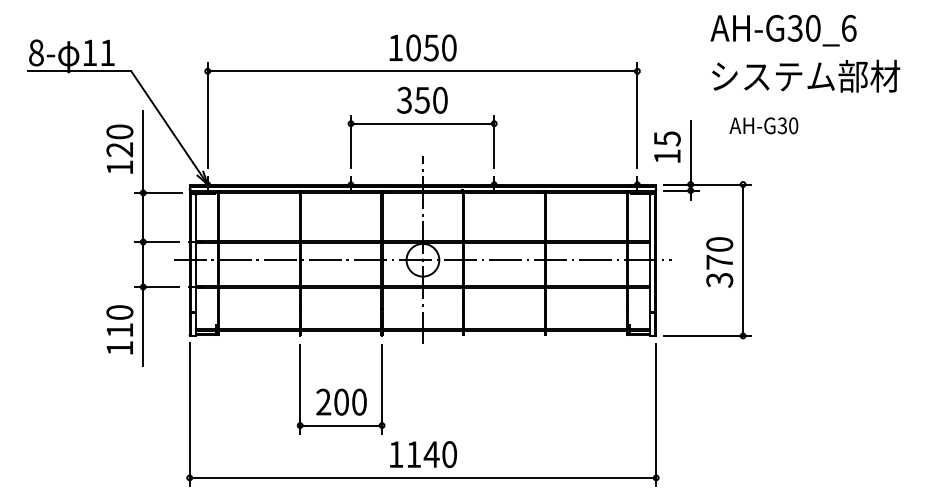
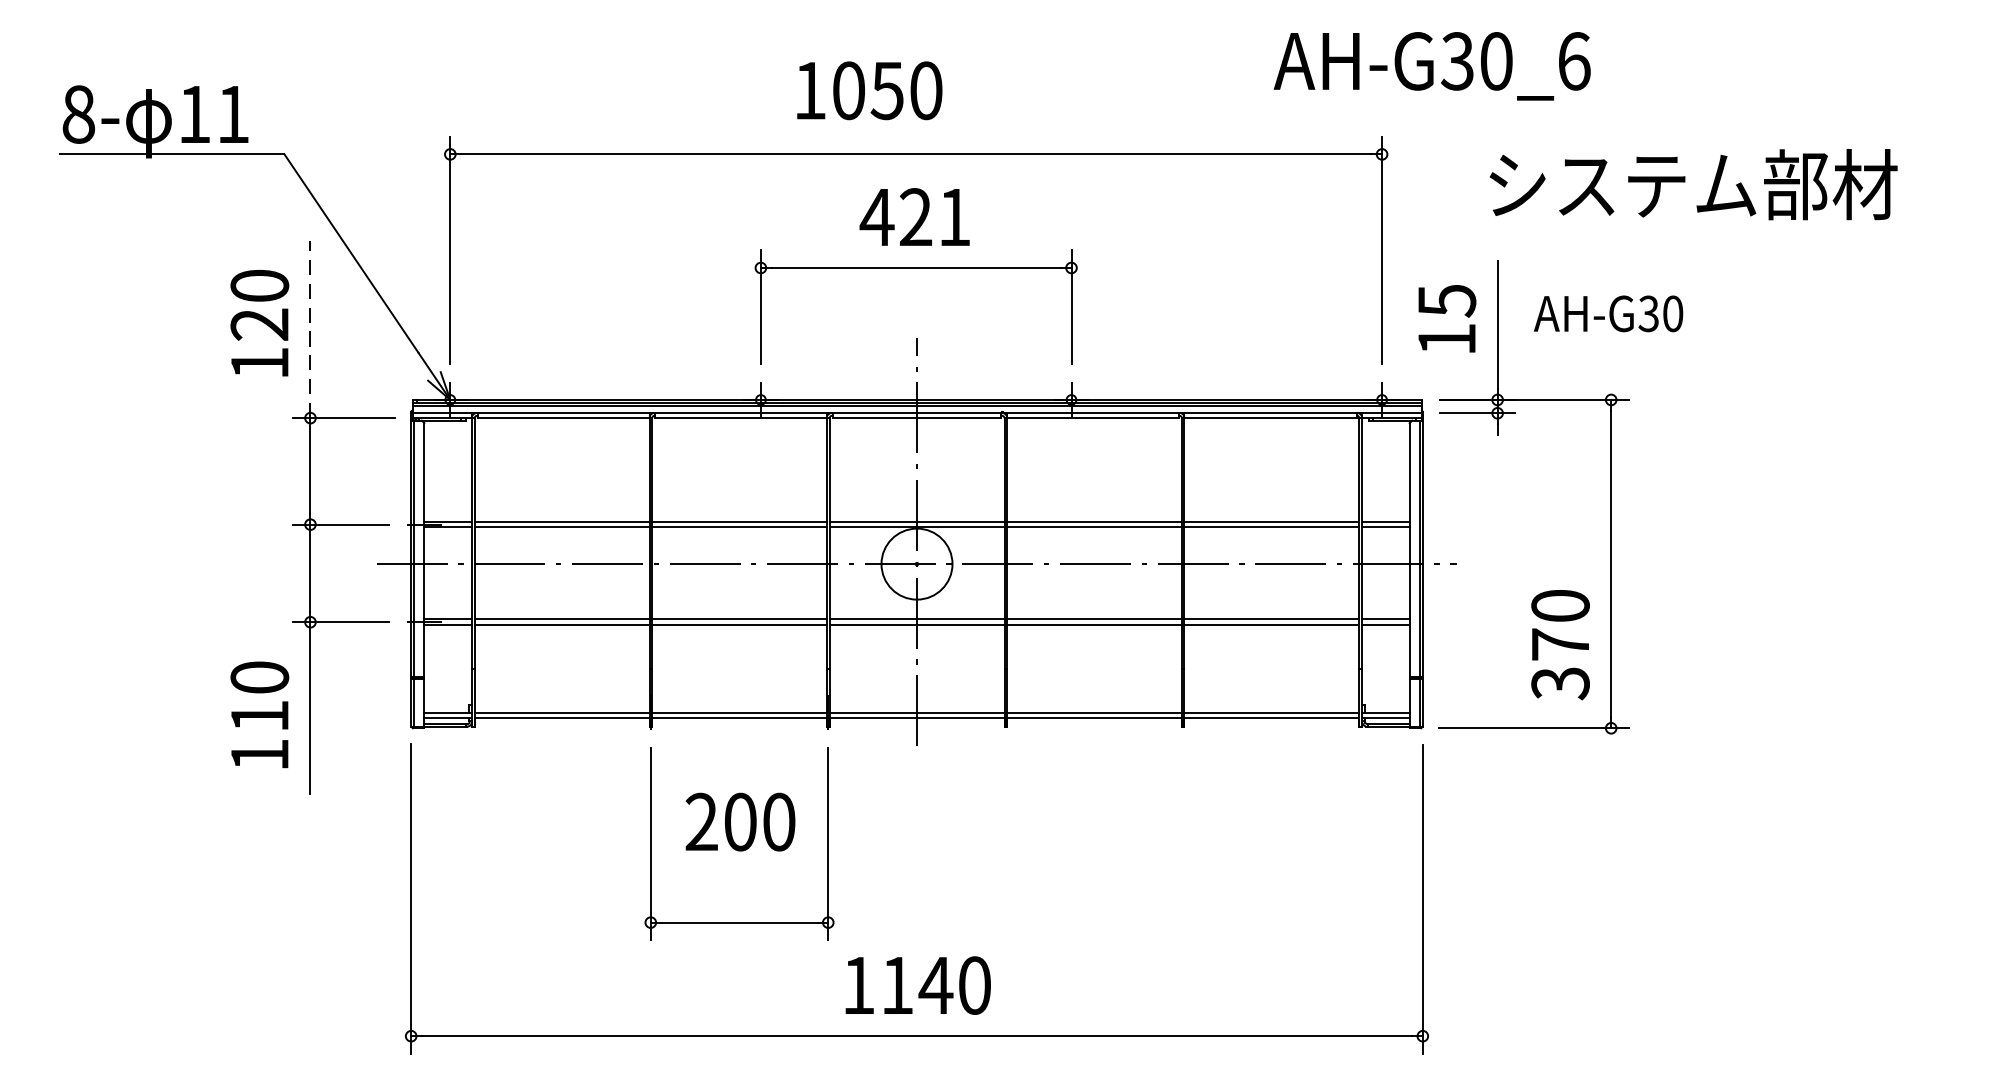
text: (783, 30) -> (1432, 65), moved
text: (422, 47) -> (868, 89), moved
text: (806, 75) -> (1694, 183), moved
text: (421, 99) -> (913, 215), 350 -> 421
text: (763, 125) -> (1607, 313), moved
line: (143, 152) -> (310, 330), solid -> dashed
text: (719, 262) -> (1560, 644), moved
text: (341, 401) -> (740, 820), moved

